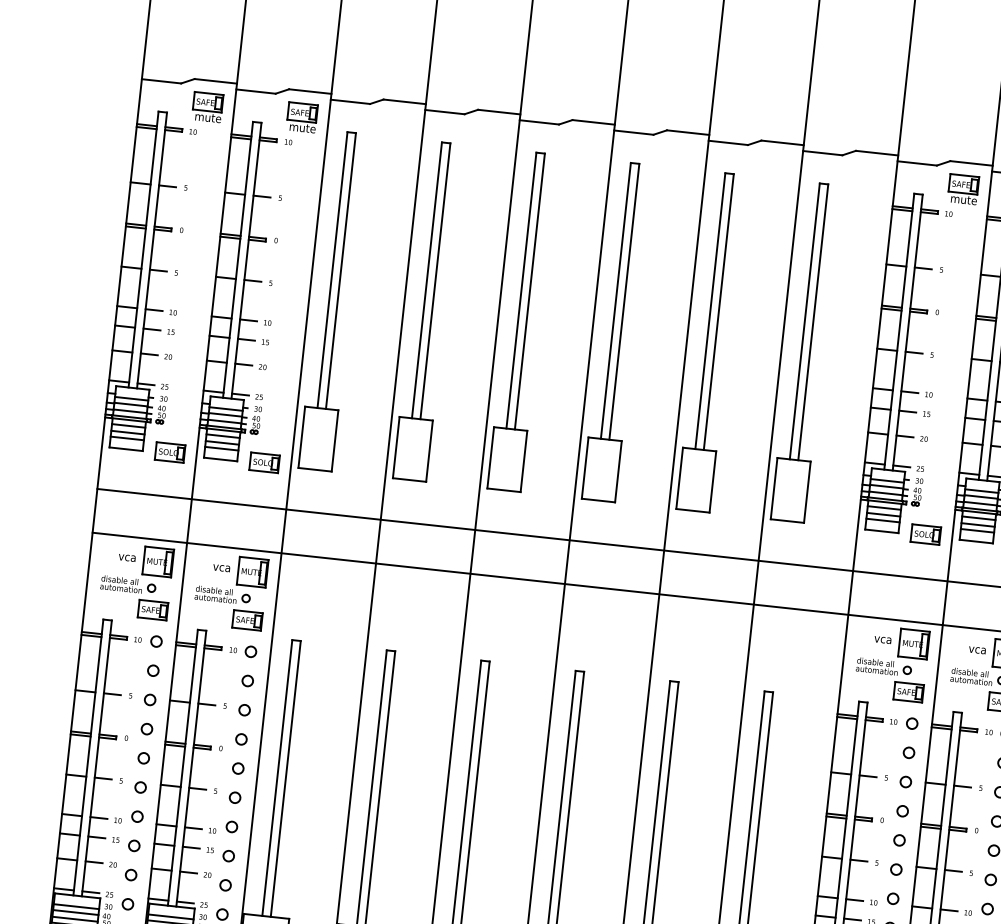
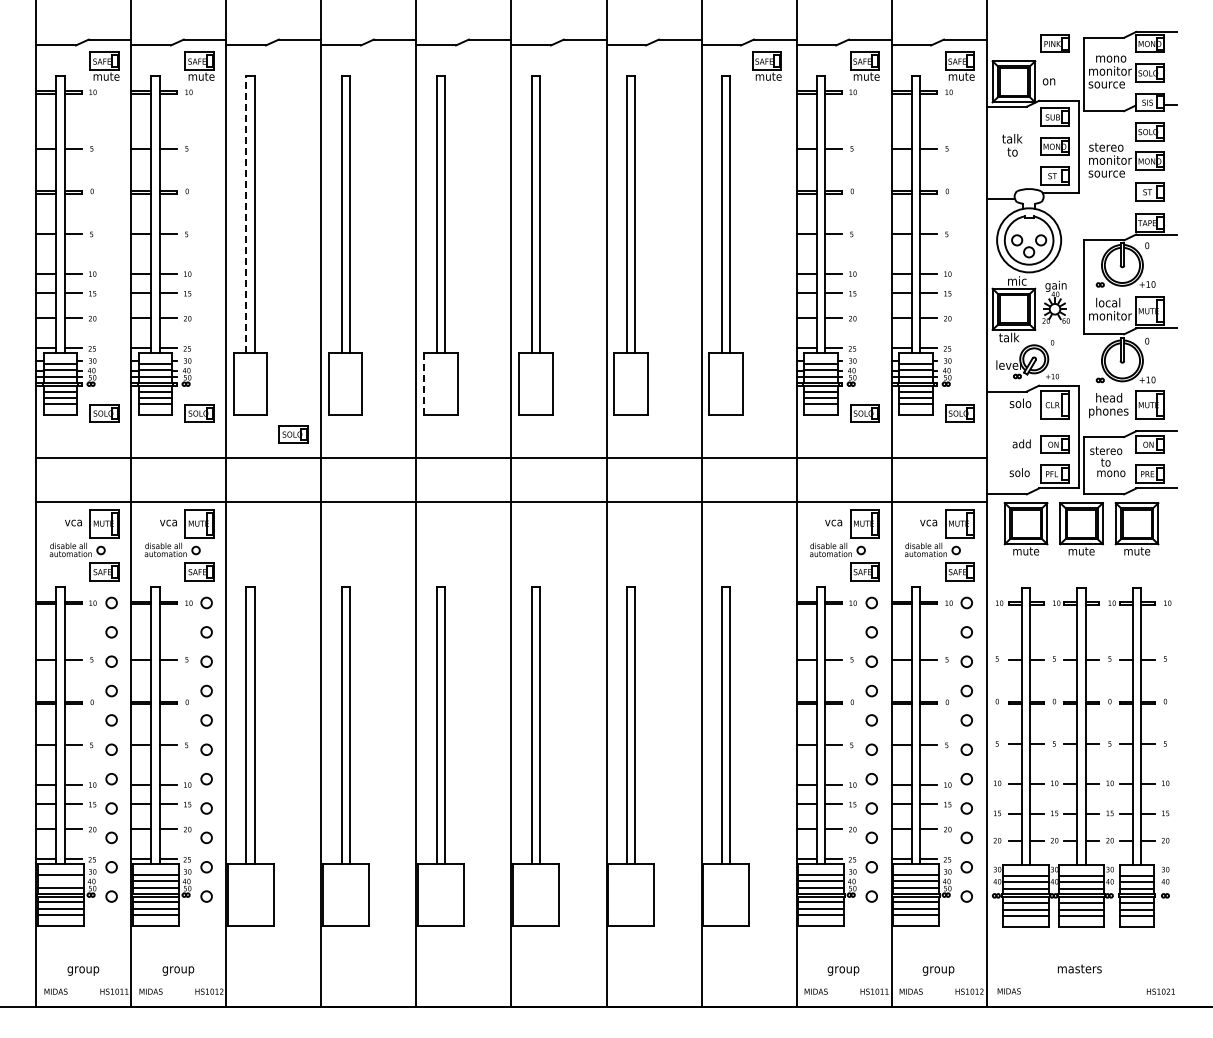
part: (865, 177) -> (766, 65), added
line: (332, 269) -> (246, 214), solid -> dashed
line: (491, 458) -> (424, 384), solid -> dashed
part: (355, 493) -> (293, 434), added
line: (75, 912) -> (60, 881), removed

